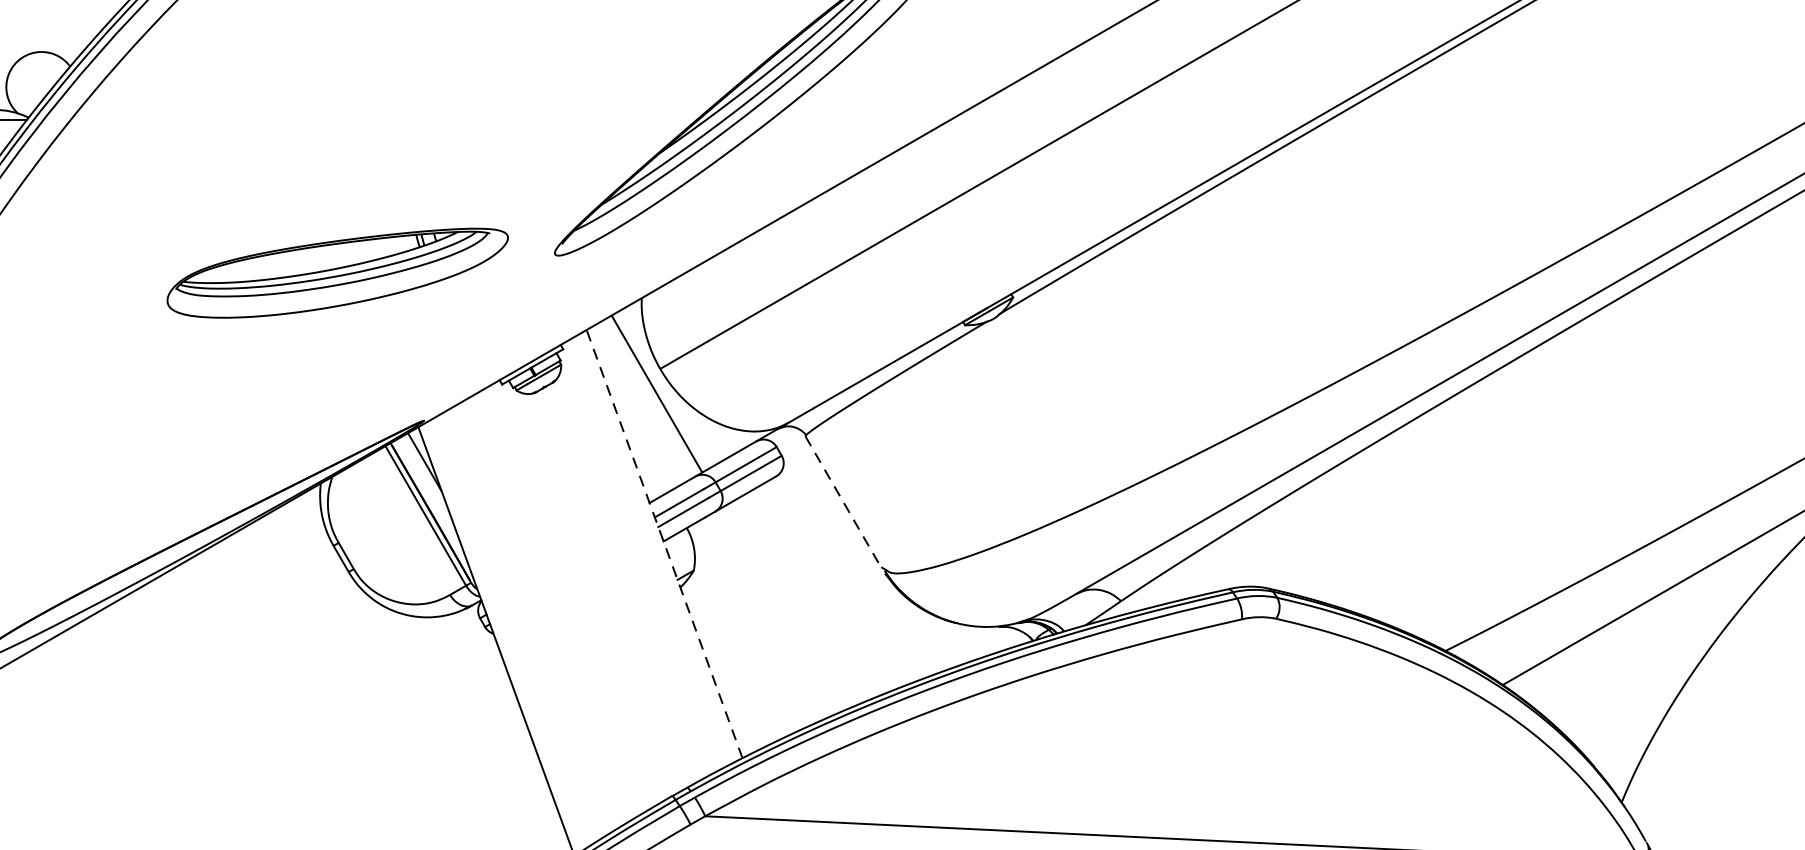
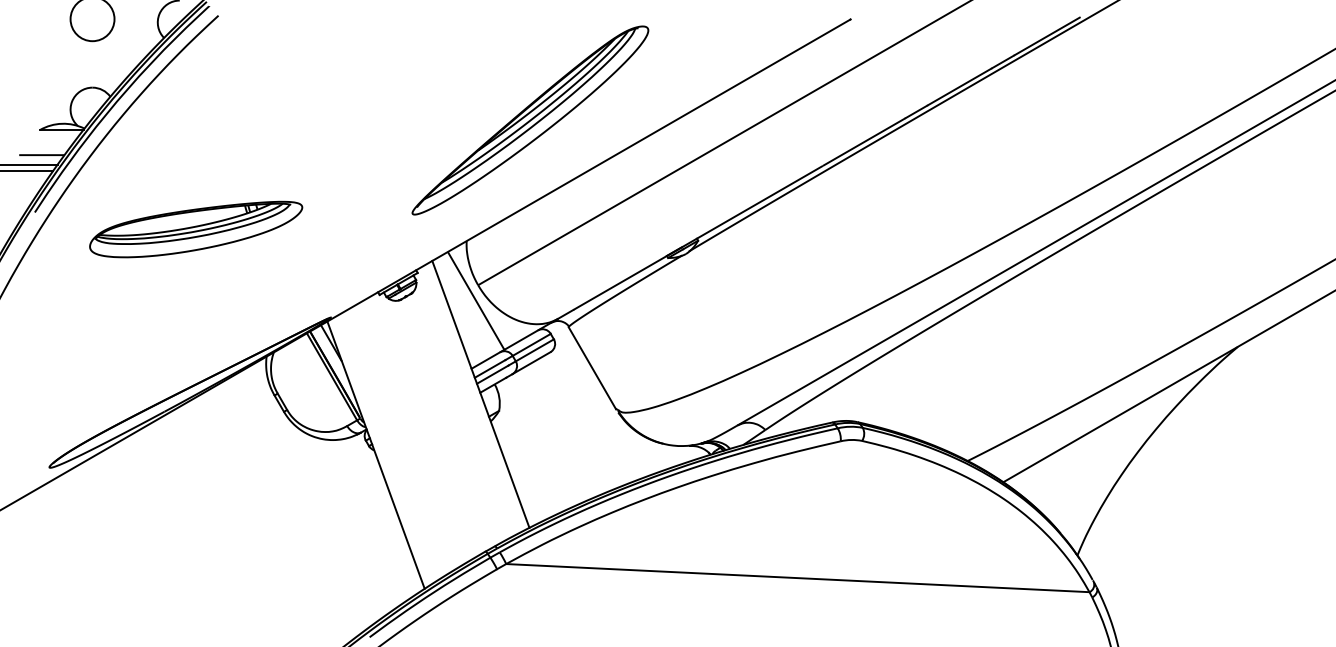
part: (338, 273) -> (196, 229), moved
line: (843, 502) -> (592, 368), dashed -> solid
line: (663, 542) -> (480, 393), dashed -> solid

